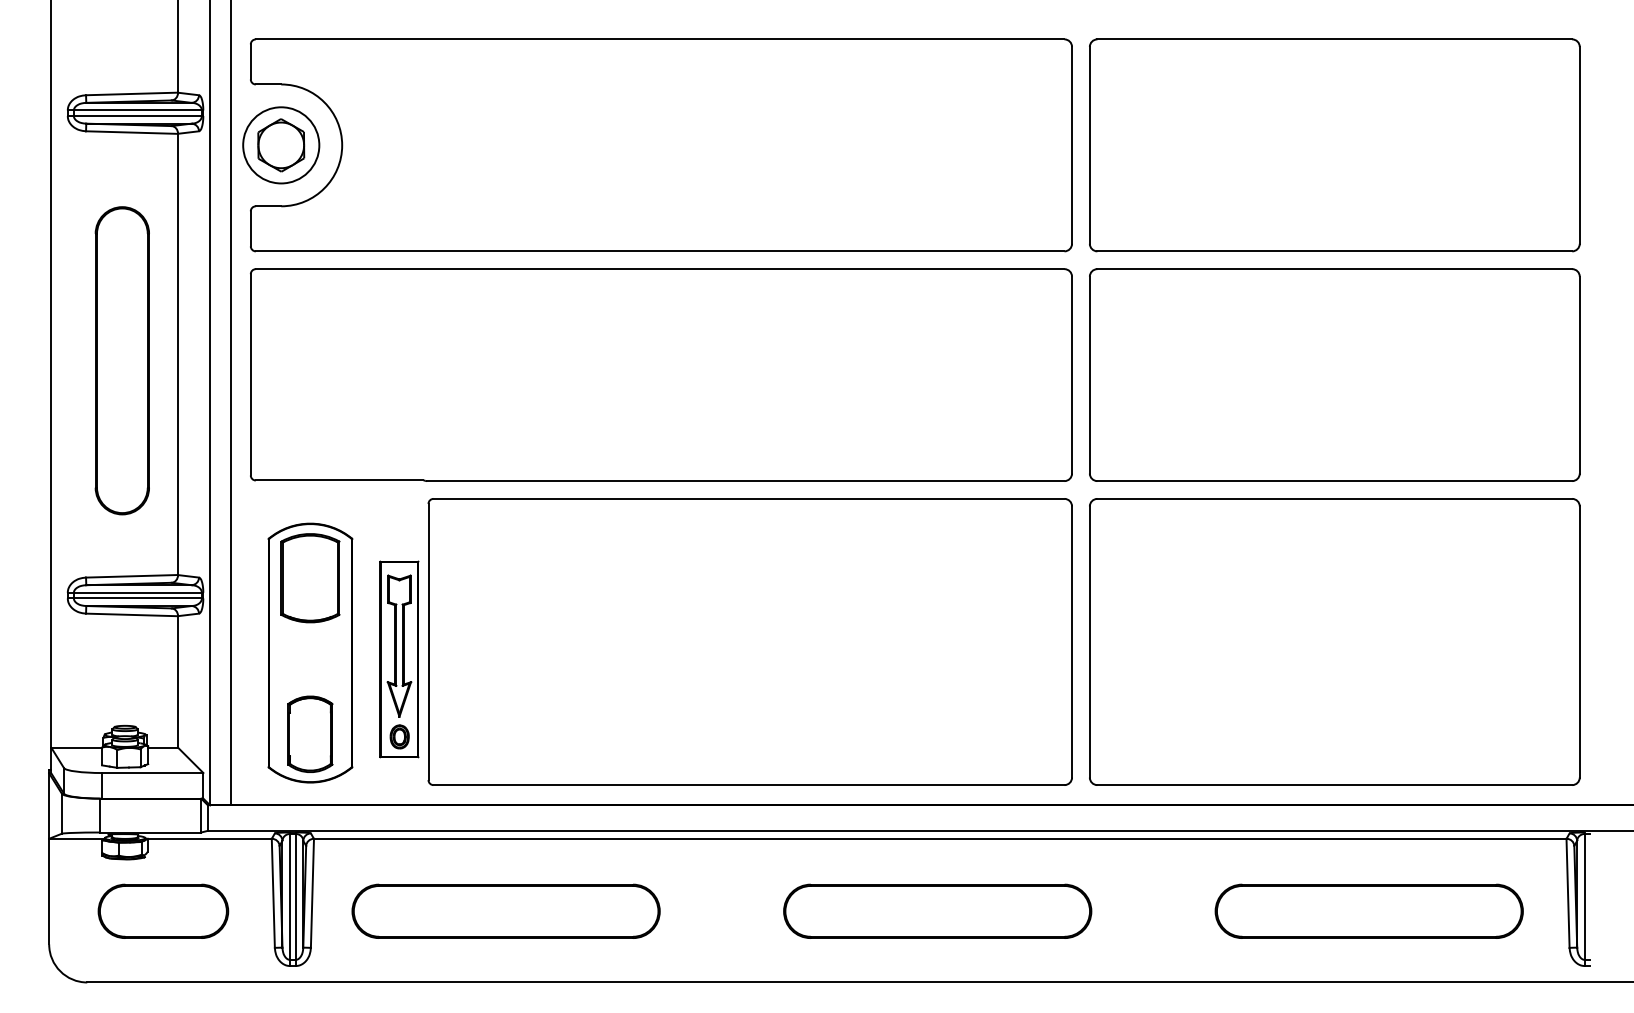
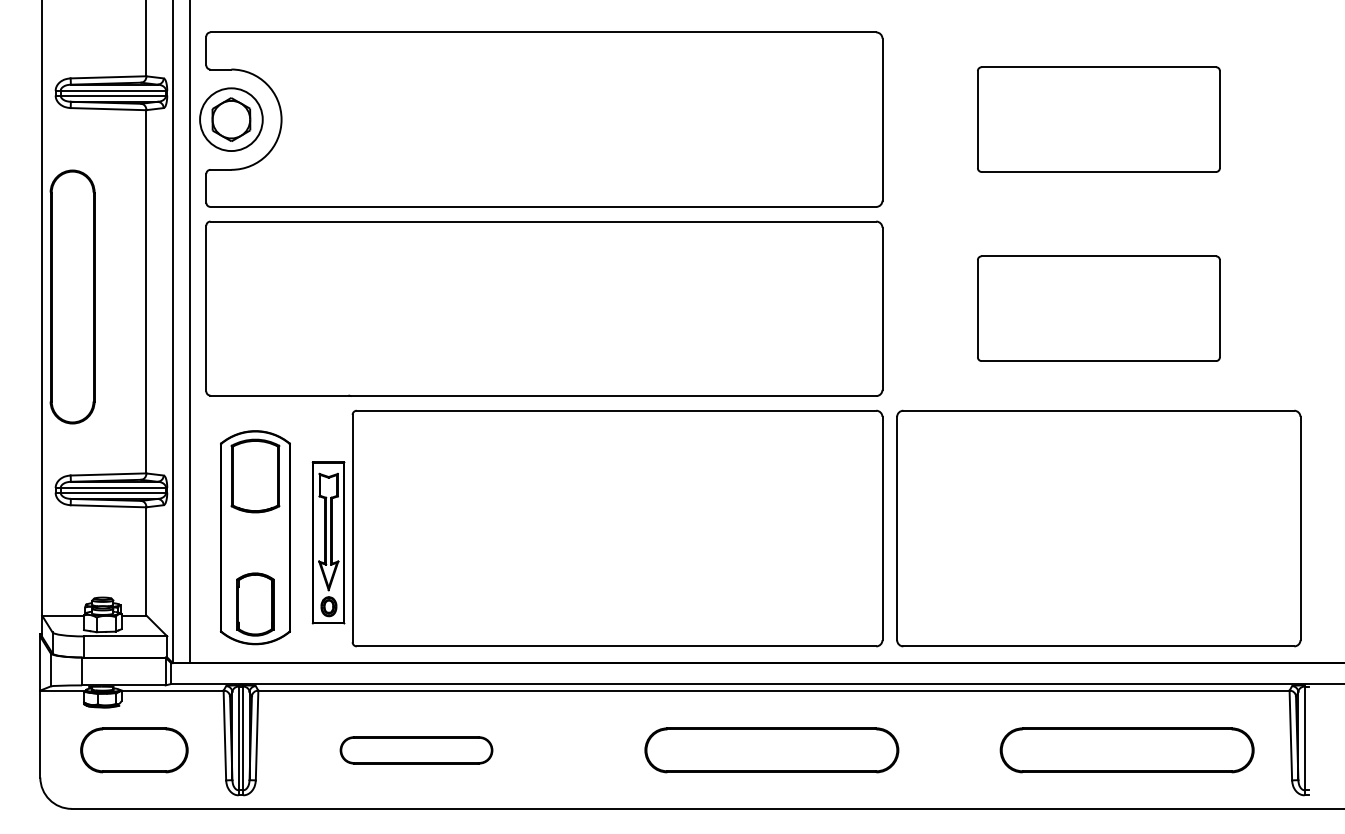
part: (1334, 145) -> (1098, 119), size x0.6
part: (122, 360) -> (72, 296), moved
part: (1334, 374) -> (1098, 308), size x0.6
part: (506, 911) -> (416, 750), size x0.6

